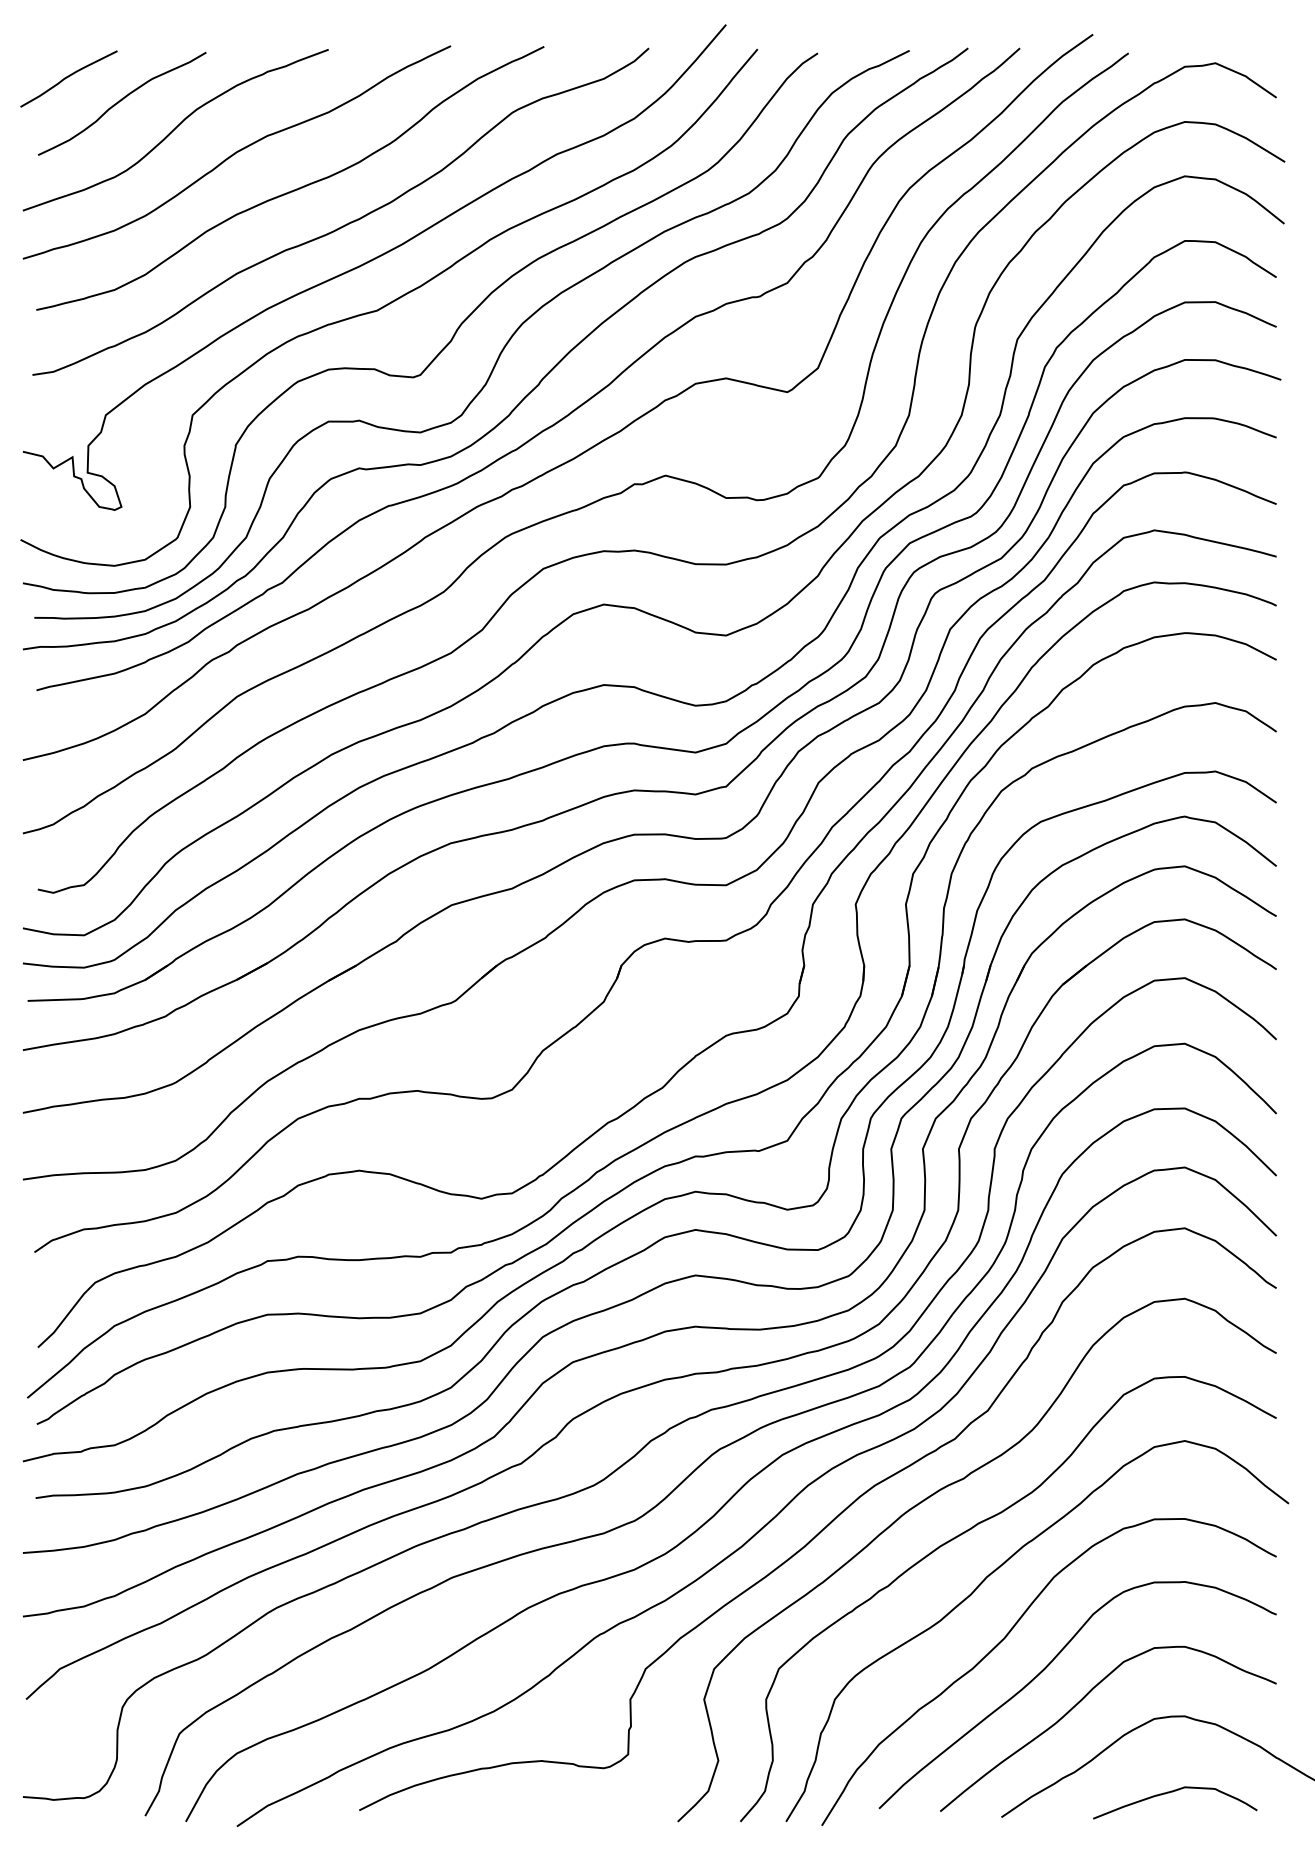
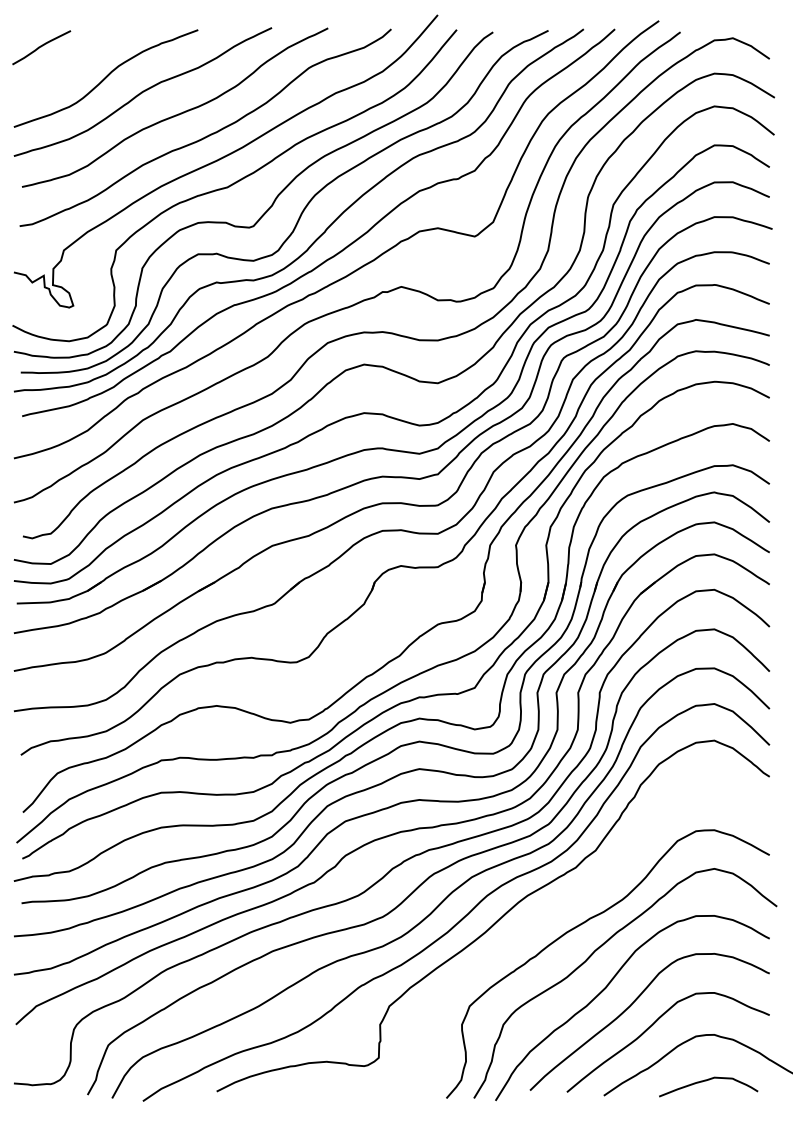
curve: (121, 101) -> (73, 61), removed
curve: (932, 1496) -> (562, 902), removed

